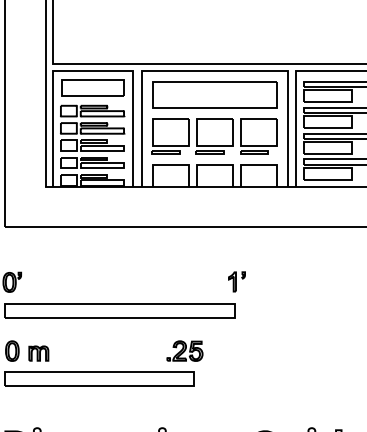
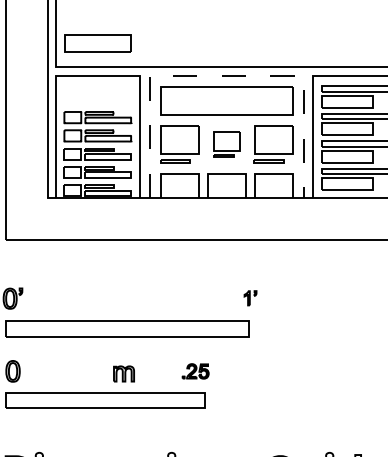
line: (215, 71) -> (227, 75), solid -> dashed
part: (92, 88) -> (97, 43), moved
part: (214, 136) -> (226, 144), size x0.7
part: (236, 282) -> (250, 298), size x0.7
part: (184, 351) -> (195, 371), size x0.7
part: (38, 353) -> (123, 373), moved

